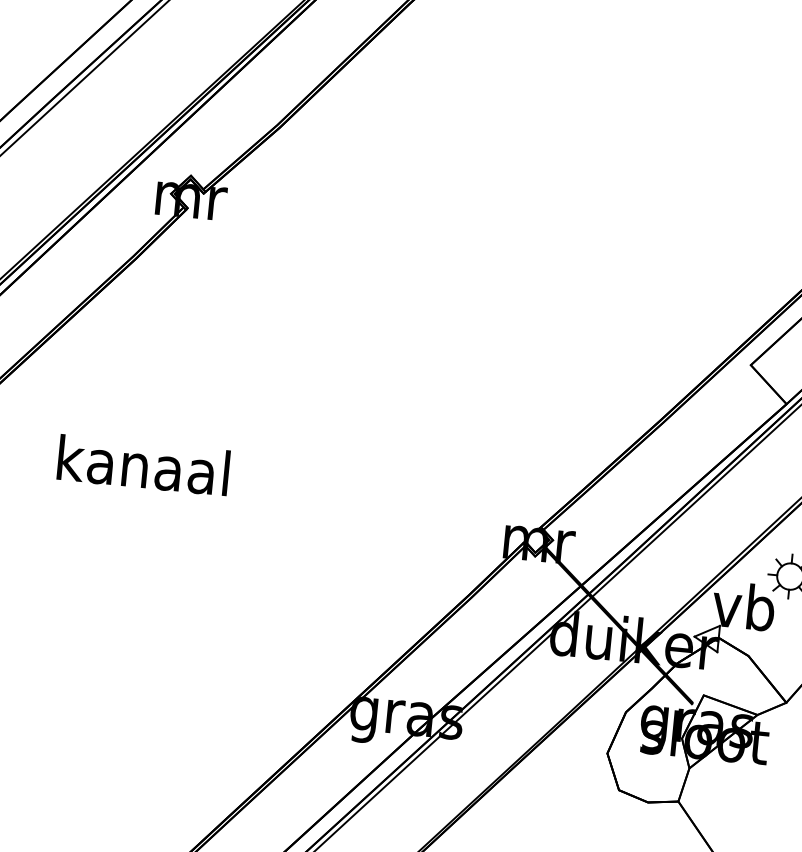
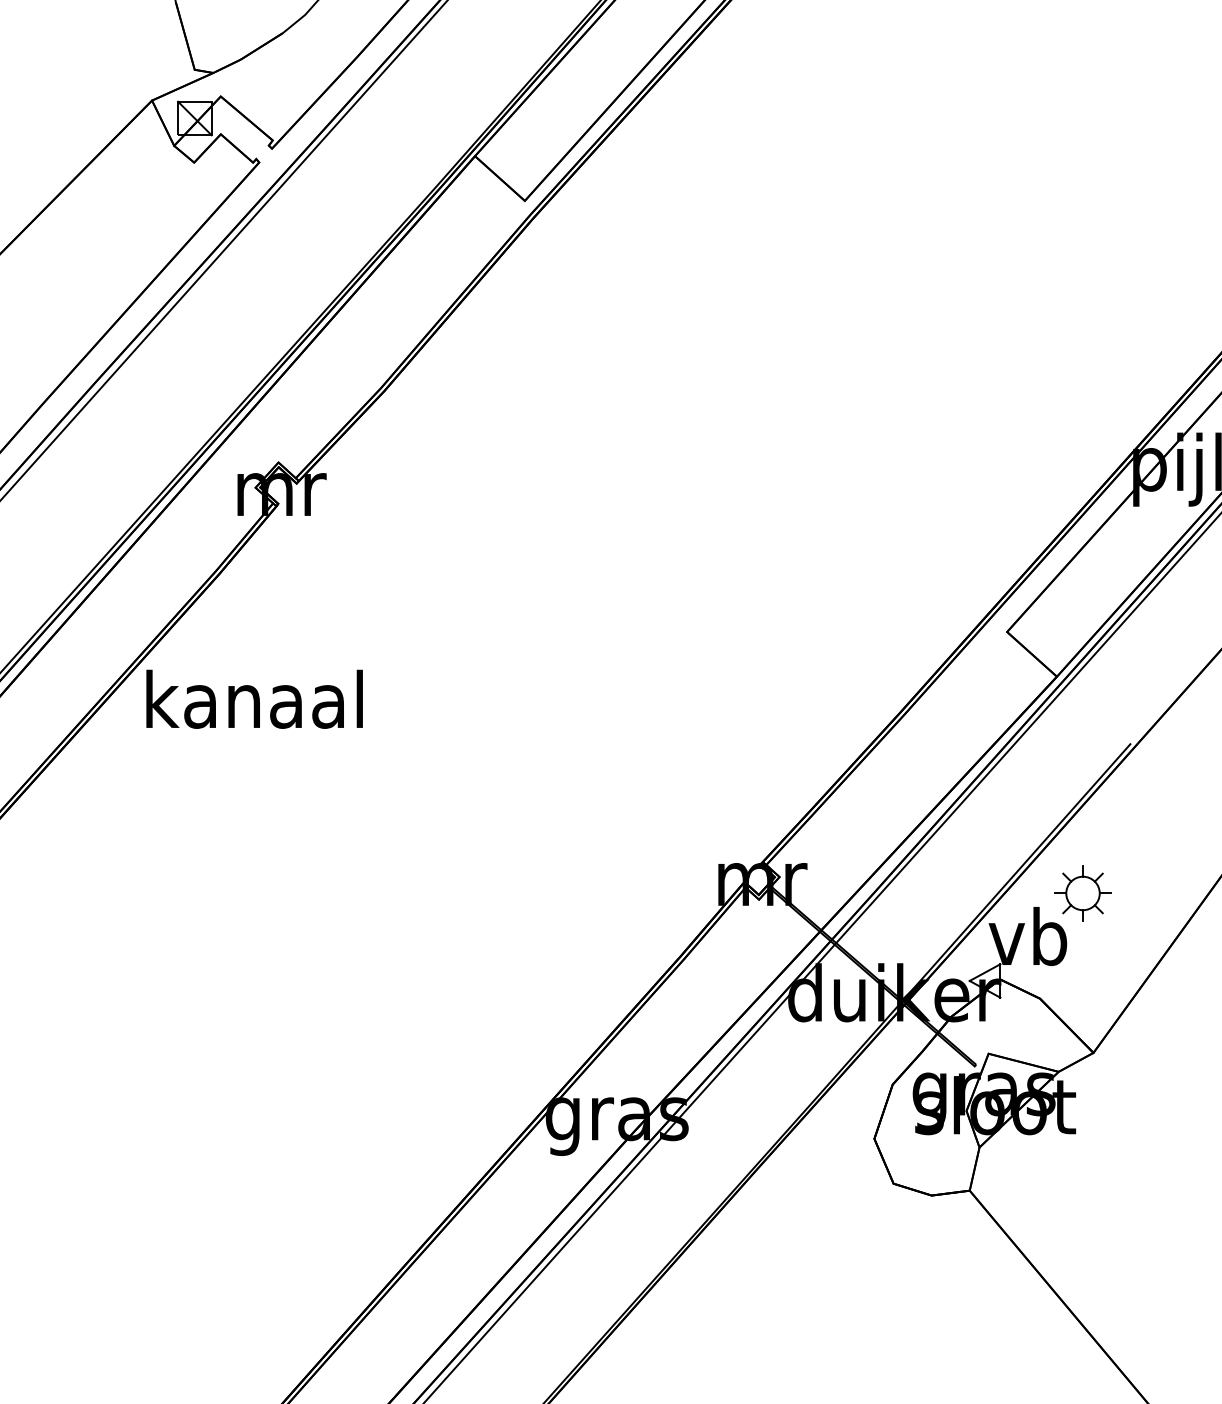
text: (143, 464) -> (254, 698), moved

